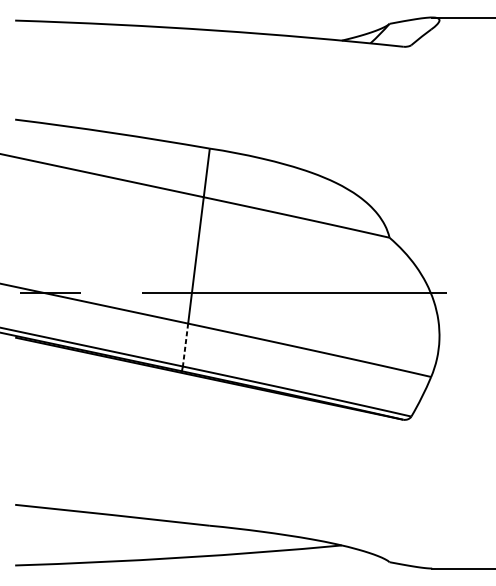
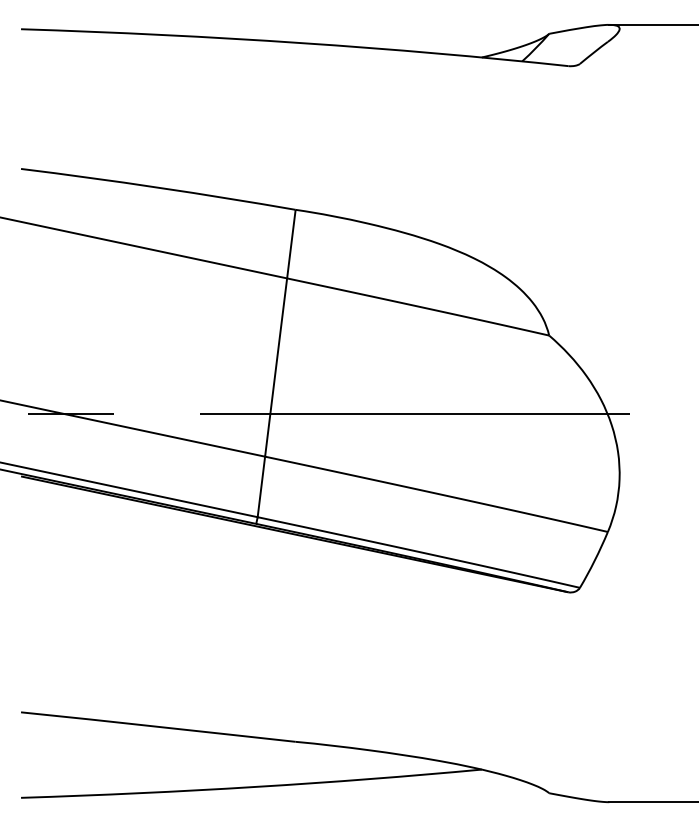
line: (185, 345) -> (261, 487), dashed -> solid

